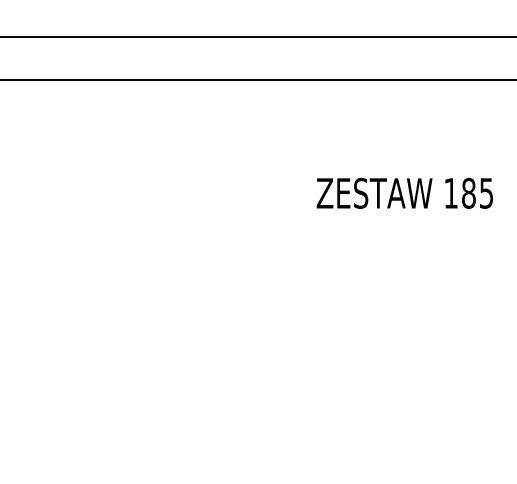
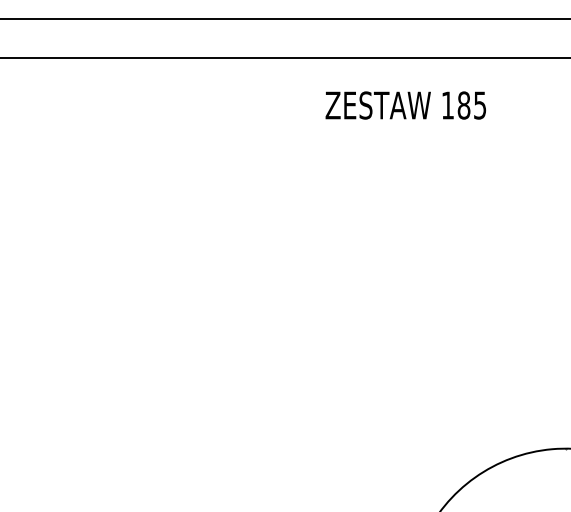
text: (404, 193) -> (405, 105), moved

